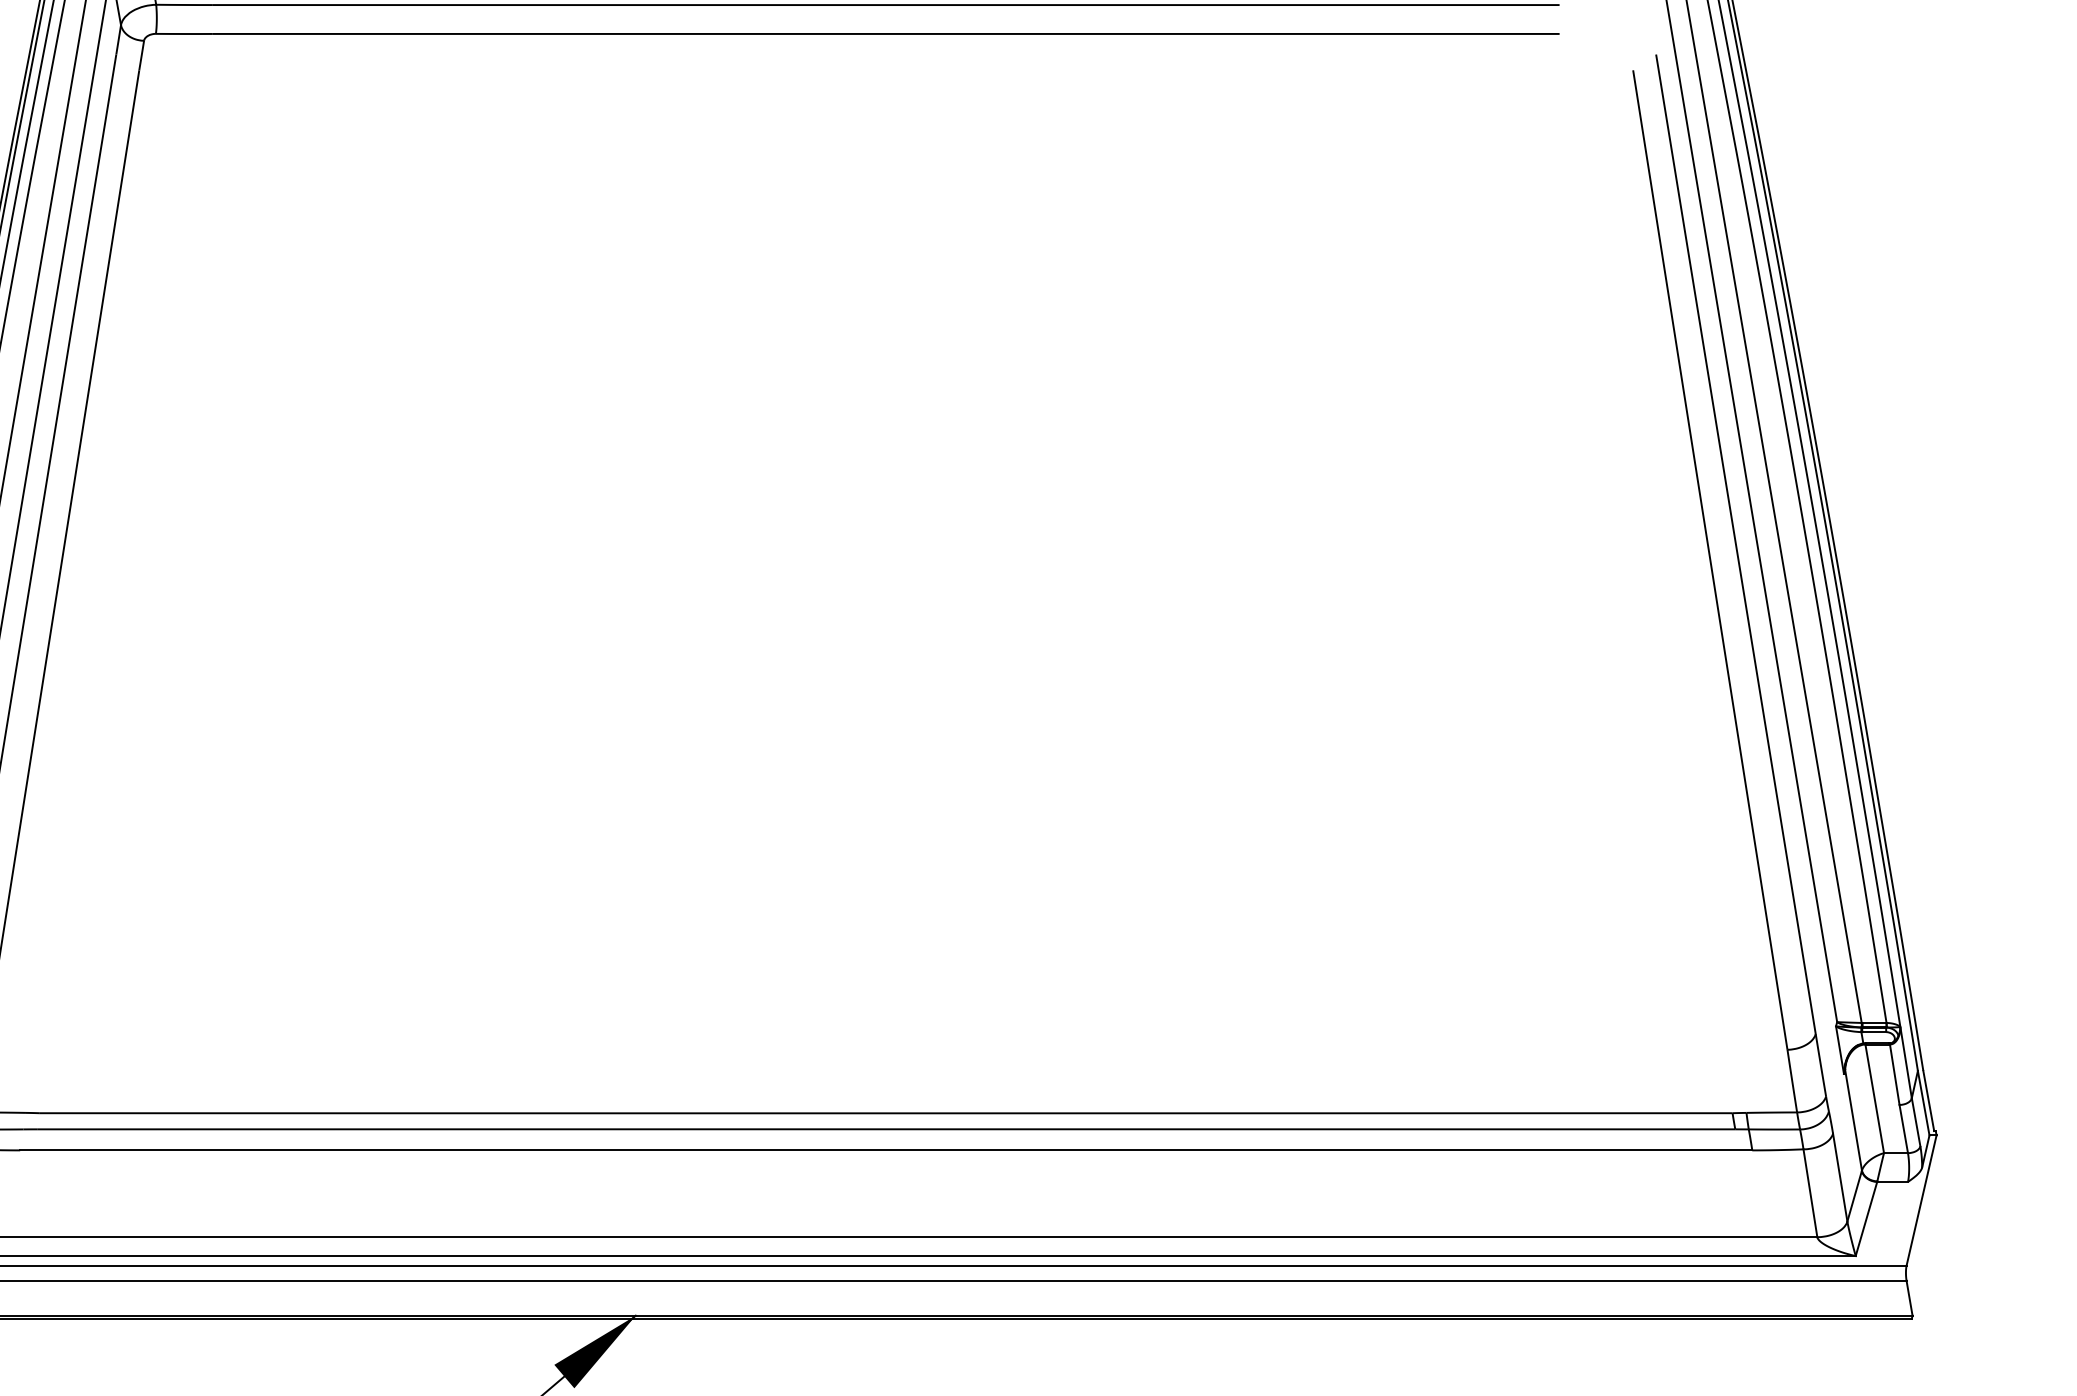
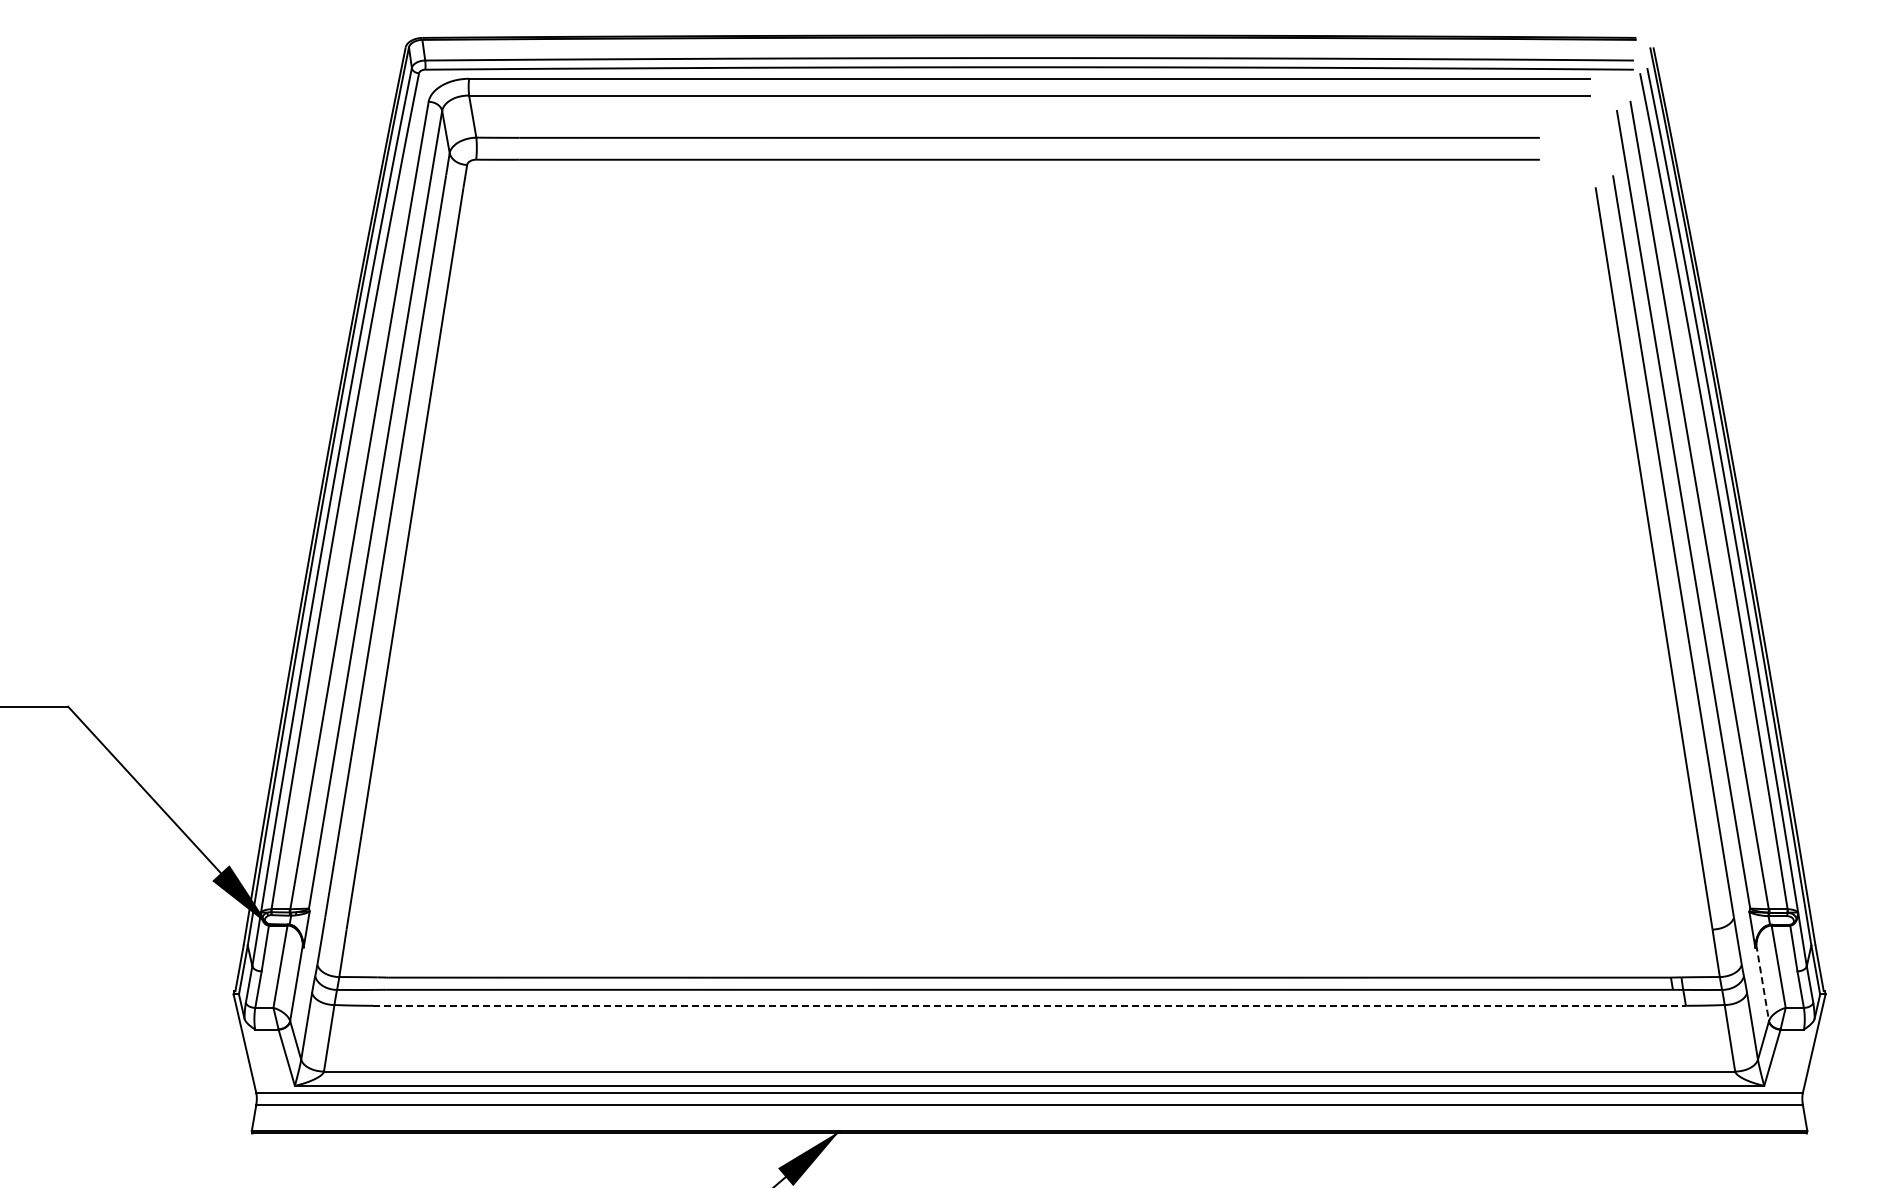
line: (1853, 1119) -> (1762, 982), solid -> dashed
line: (887, 1150) -> (1030, 1005), solid -> dashed

